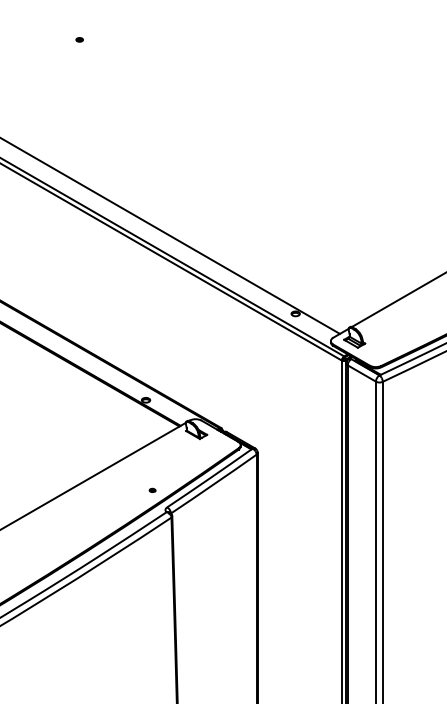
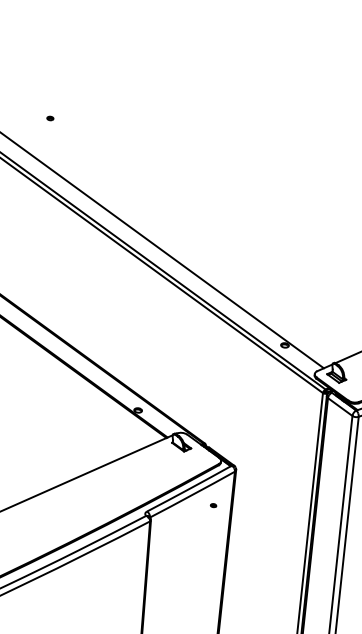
part: (79, 39) -> (50, 118), moved
part: (152, 489) -> (213, 504), moved

